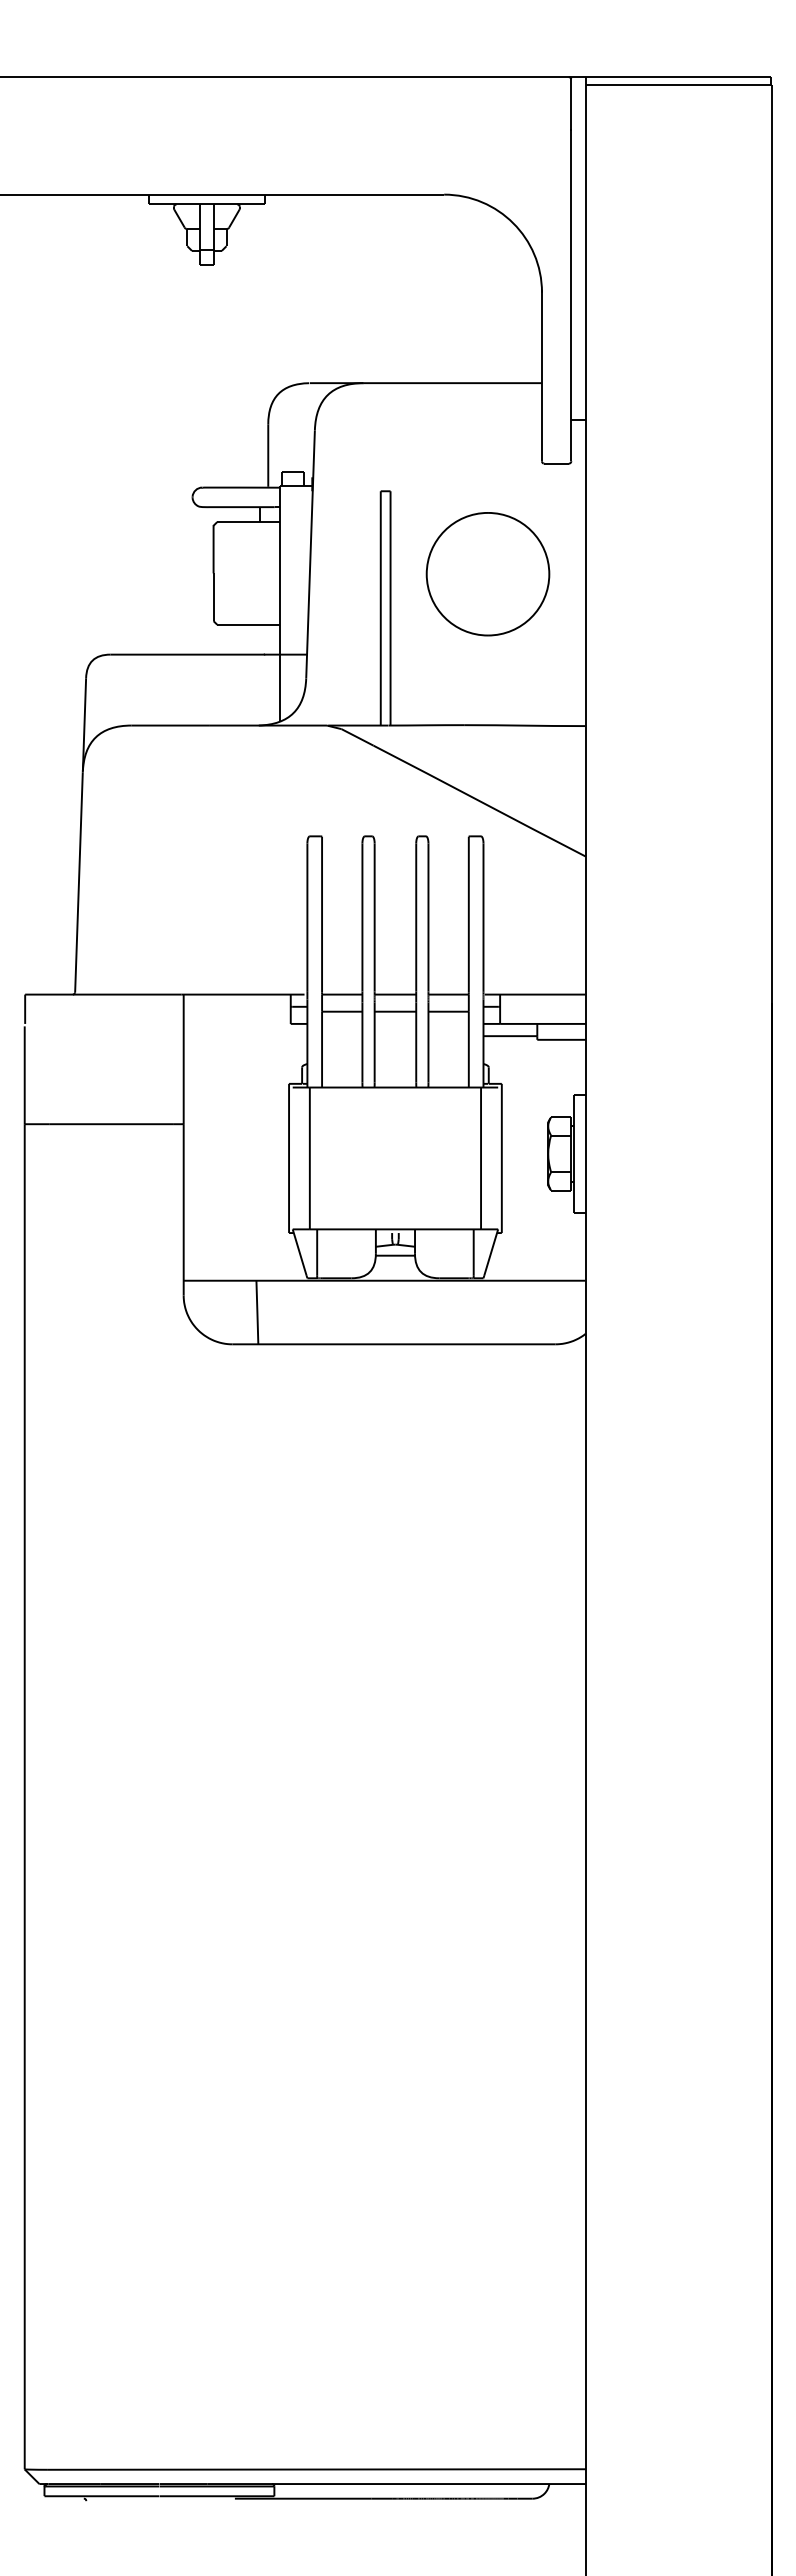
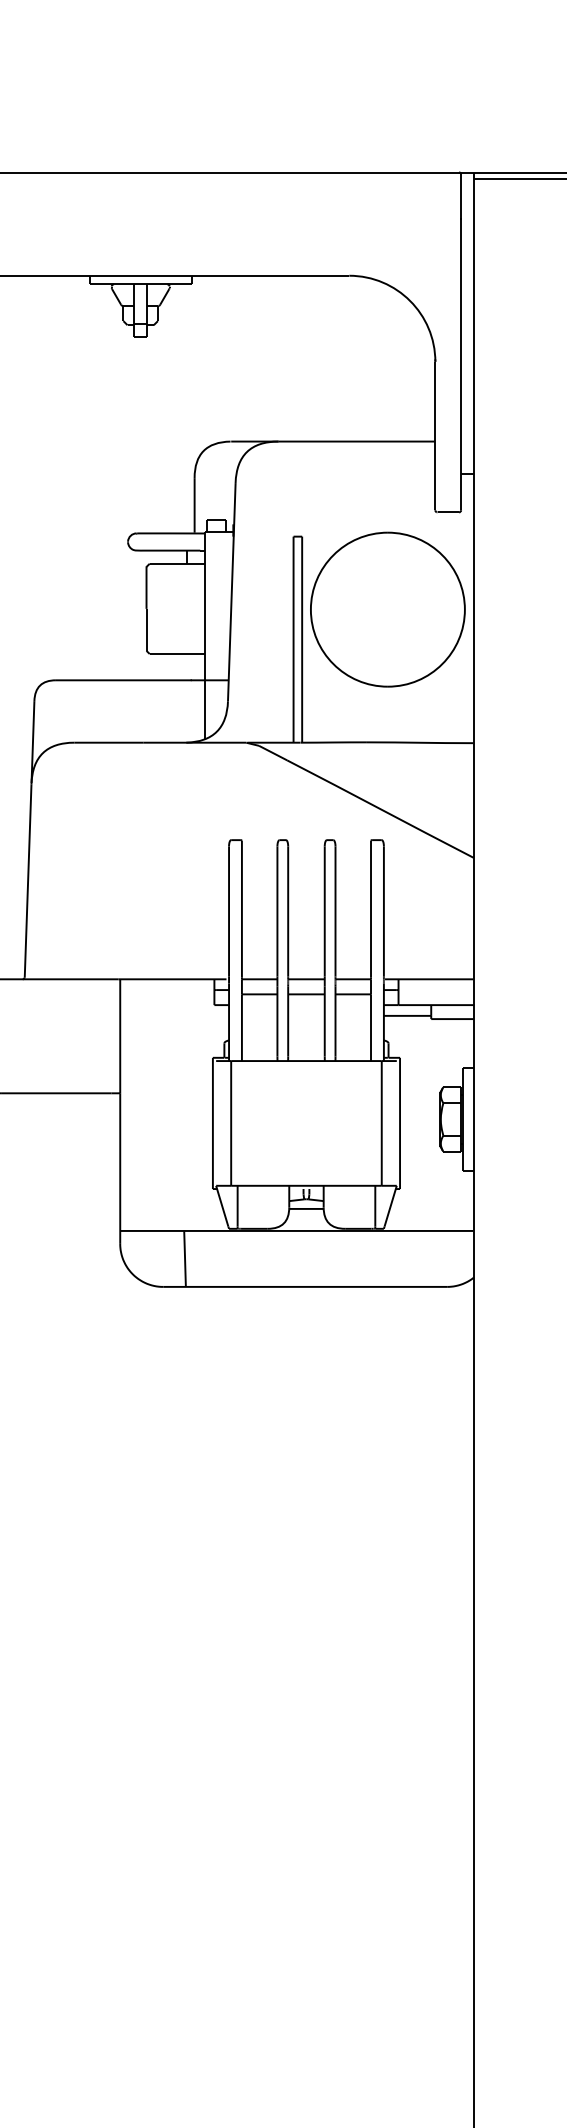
part: (487, 573) -> (387, 608), size x1.43

